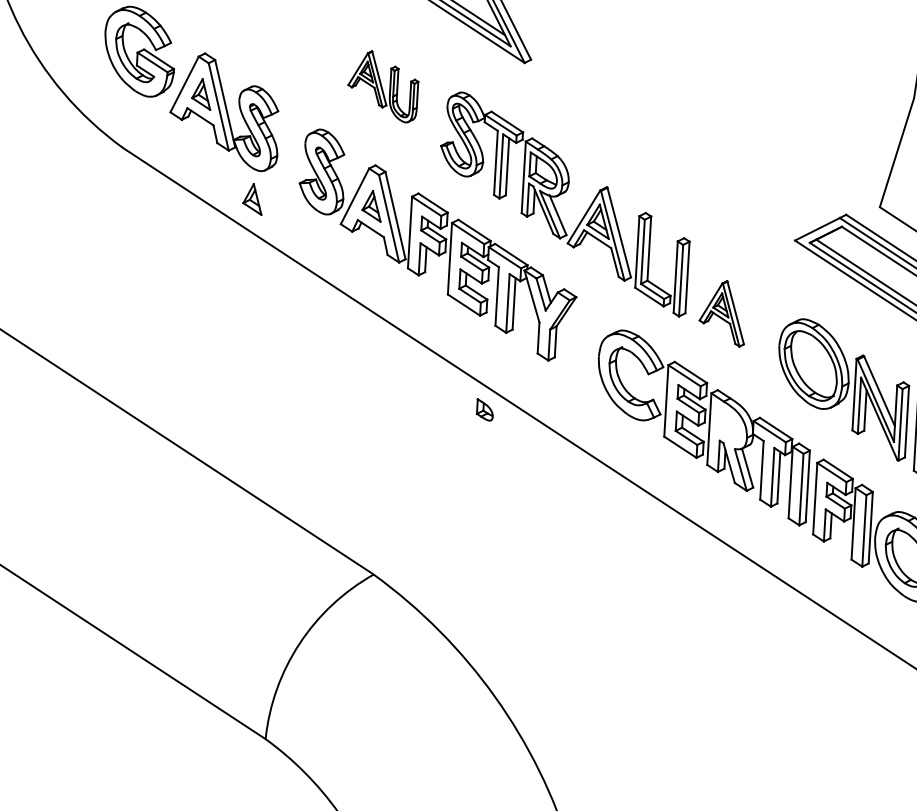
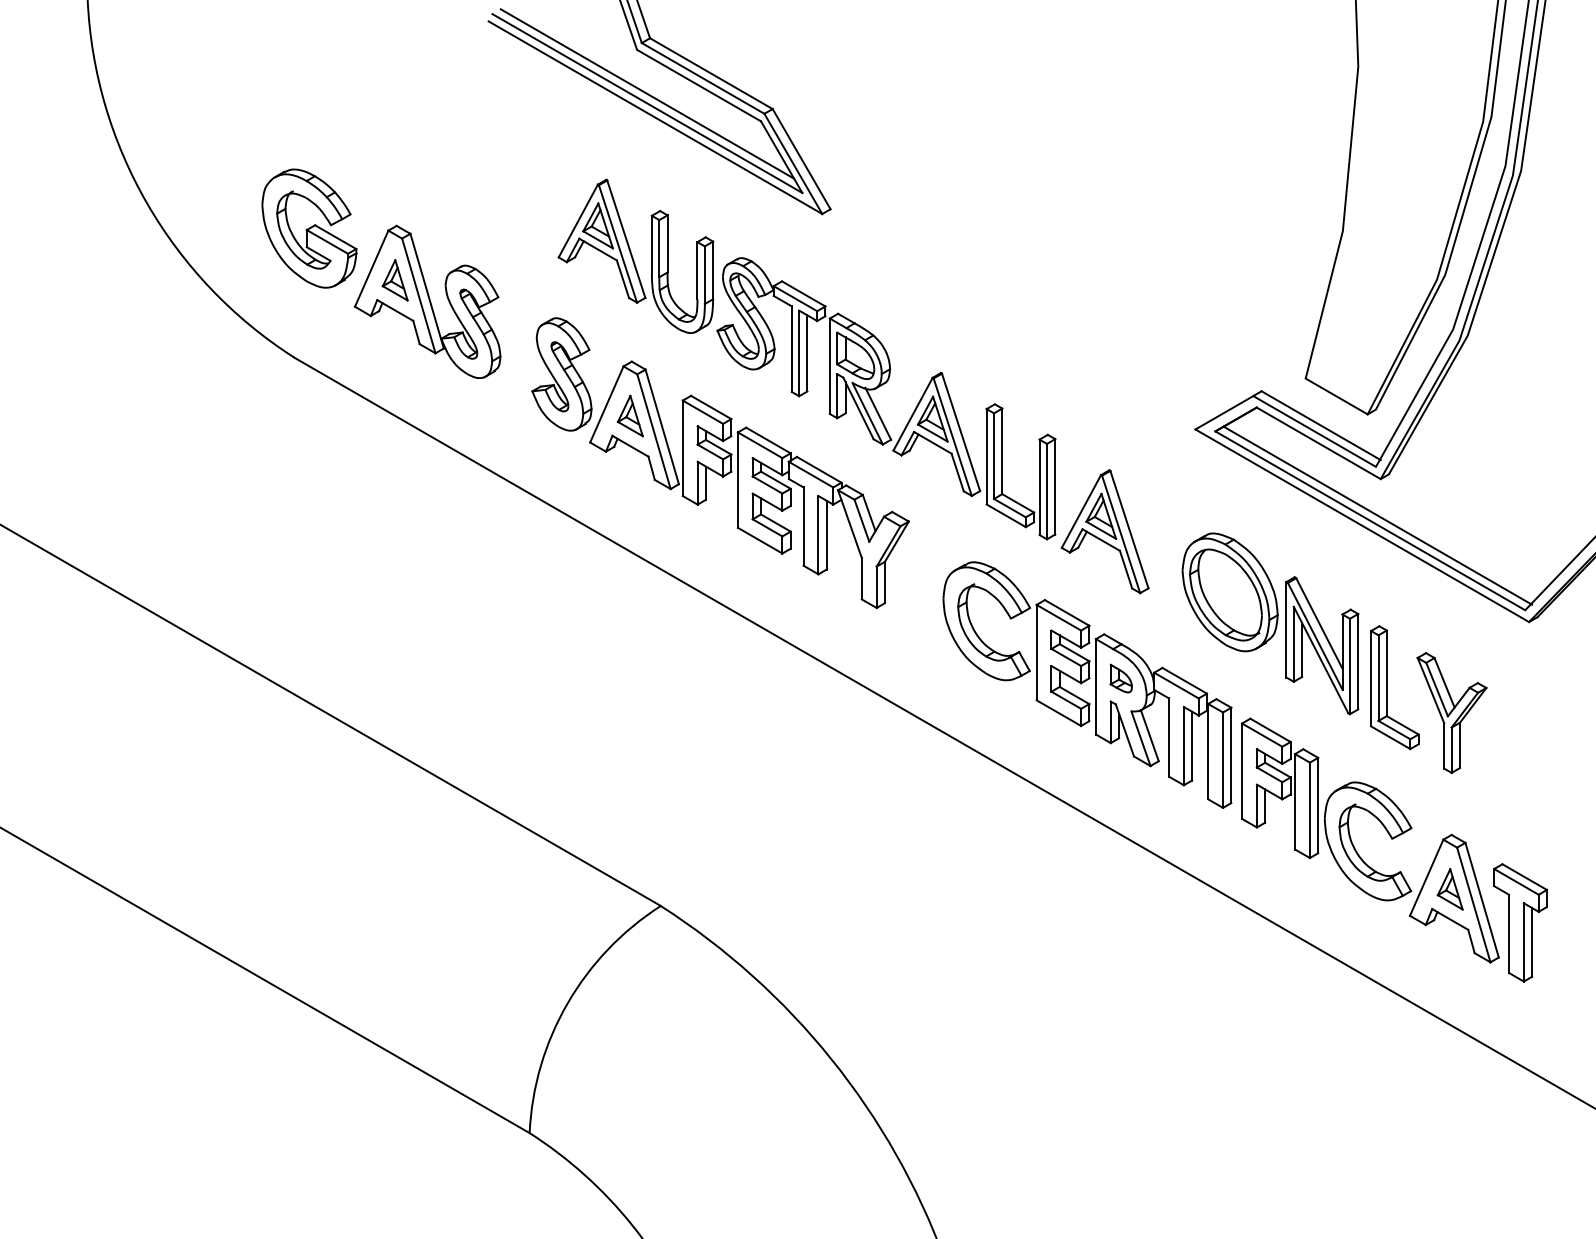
part: (382, 85) -> (635, 255), size x1.67
part: (252, 198) -> (470, 415), removed
part: (722, 313) -> (1104, 531), size x1.43
part: (484, 409) -> (1120, 678), moved

